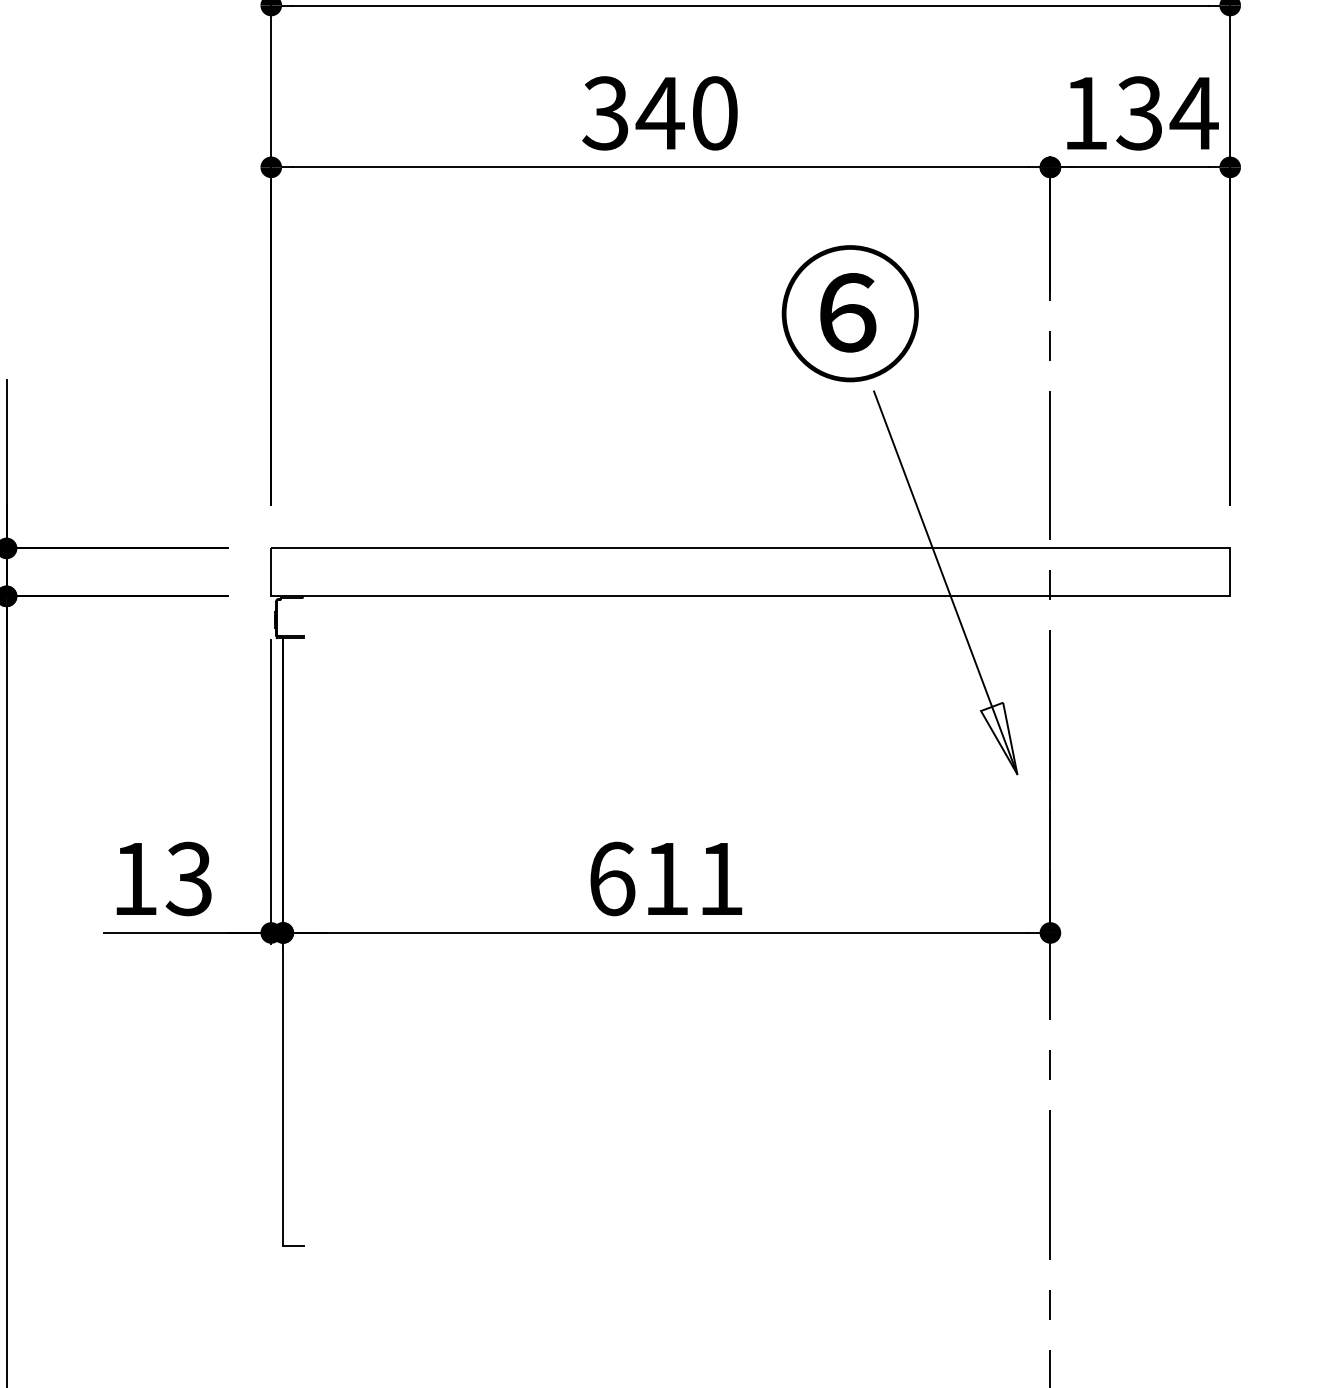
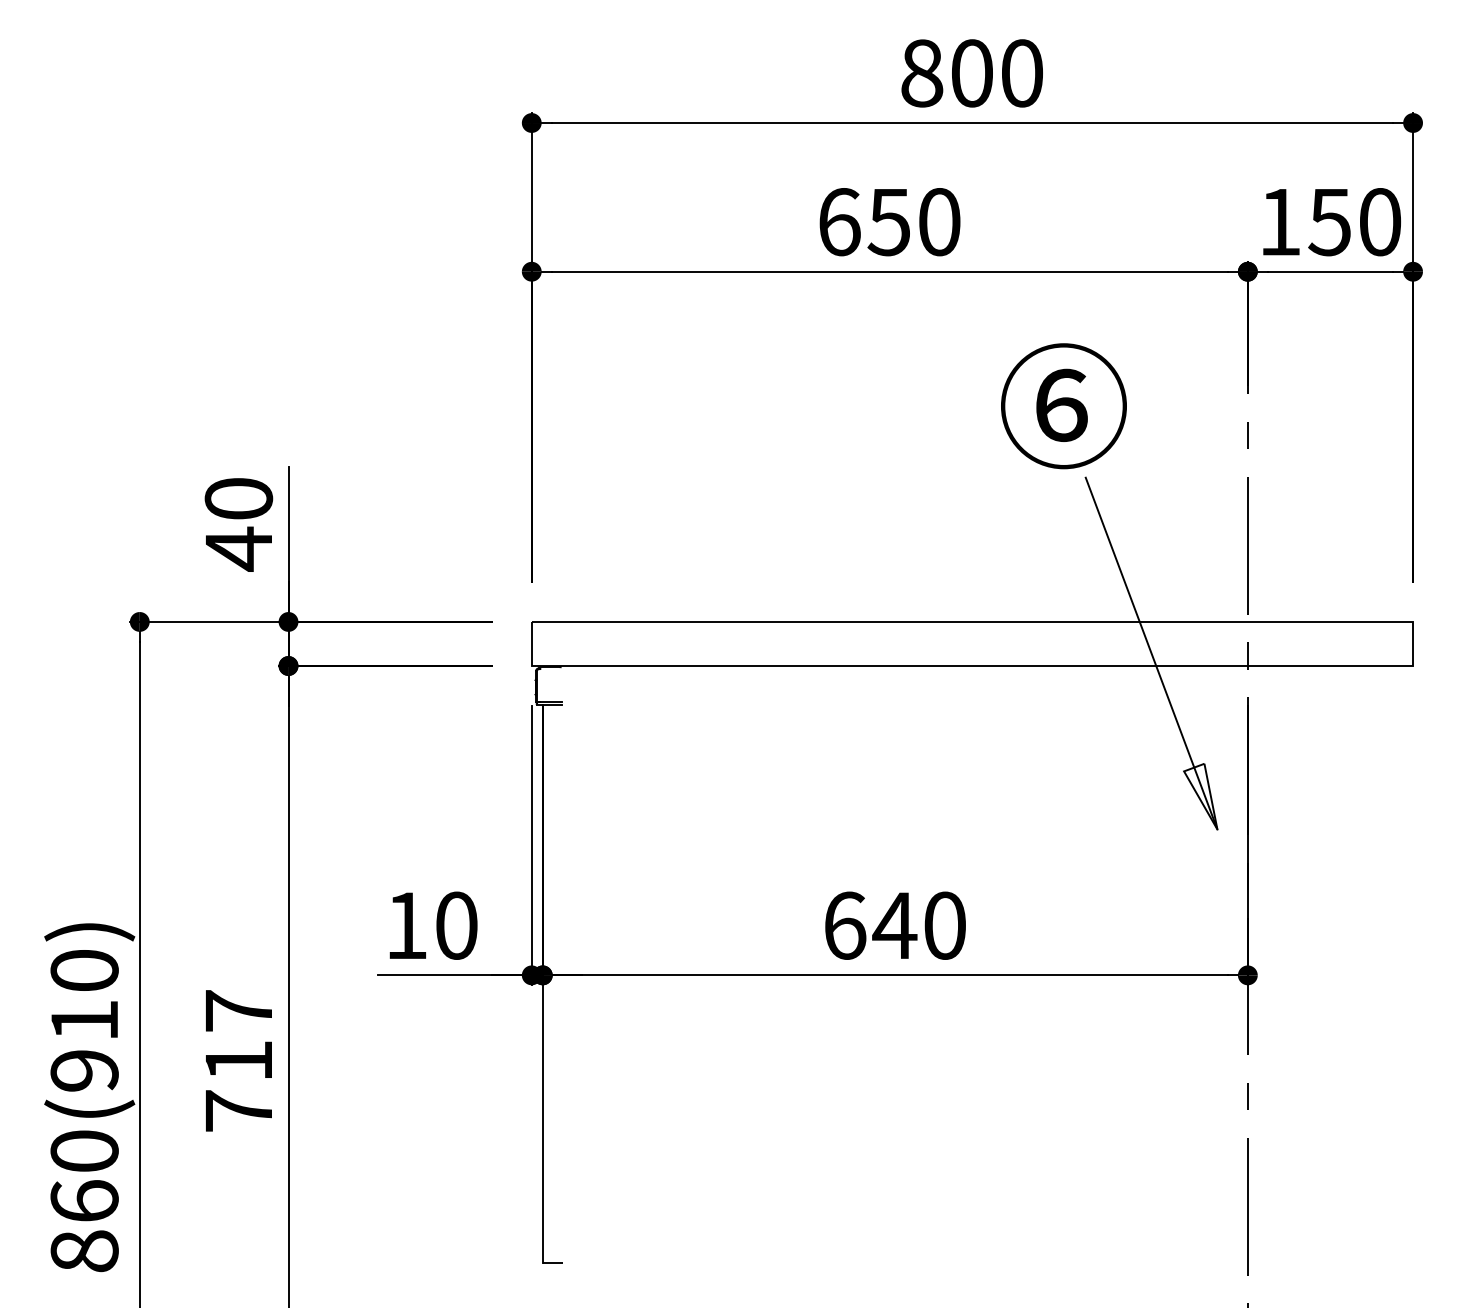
text: (633, 113) -> (864, 222), 340 -> 650
text: (1167, 113) -> (1355, 222), 134 -> 150
text: (188, 878) -> (455, 925), 13 -> 10
text: (692, 878) -> (918, 925), 611 -> 640

